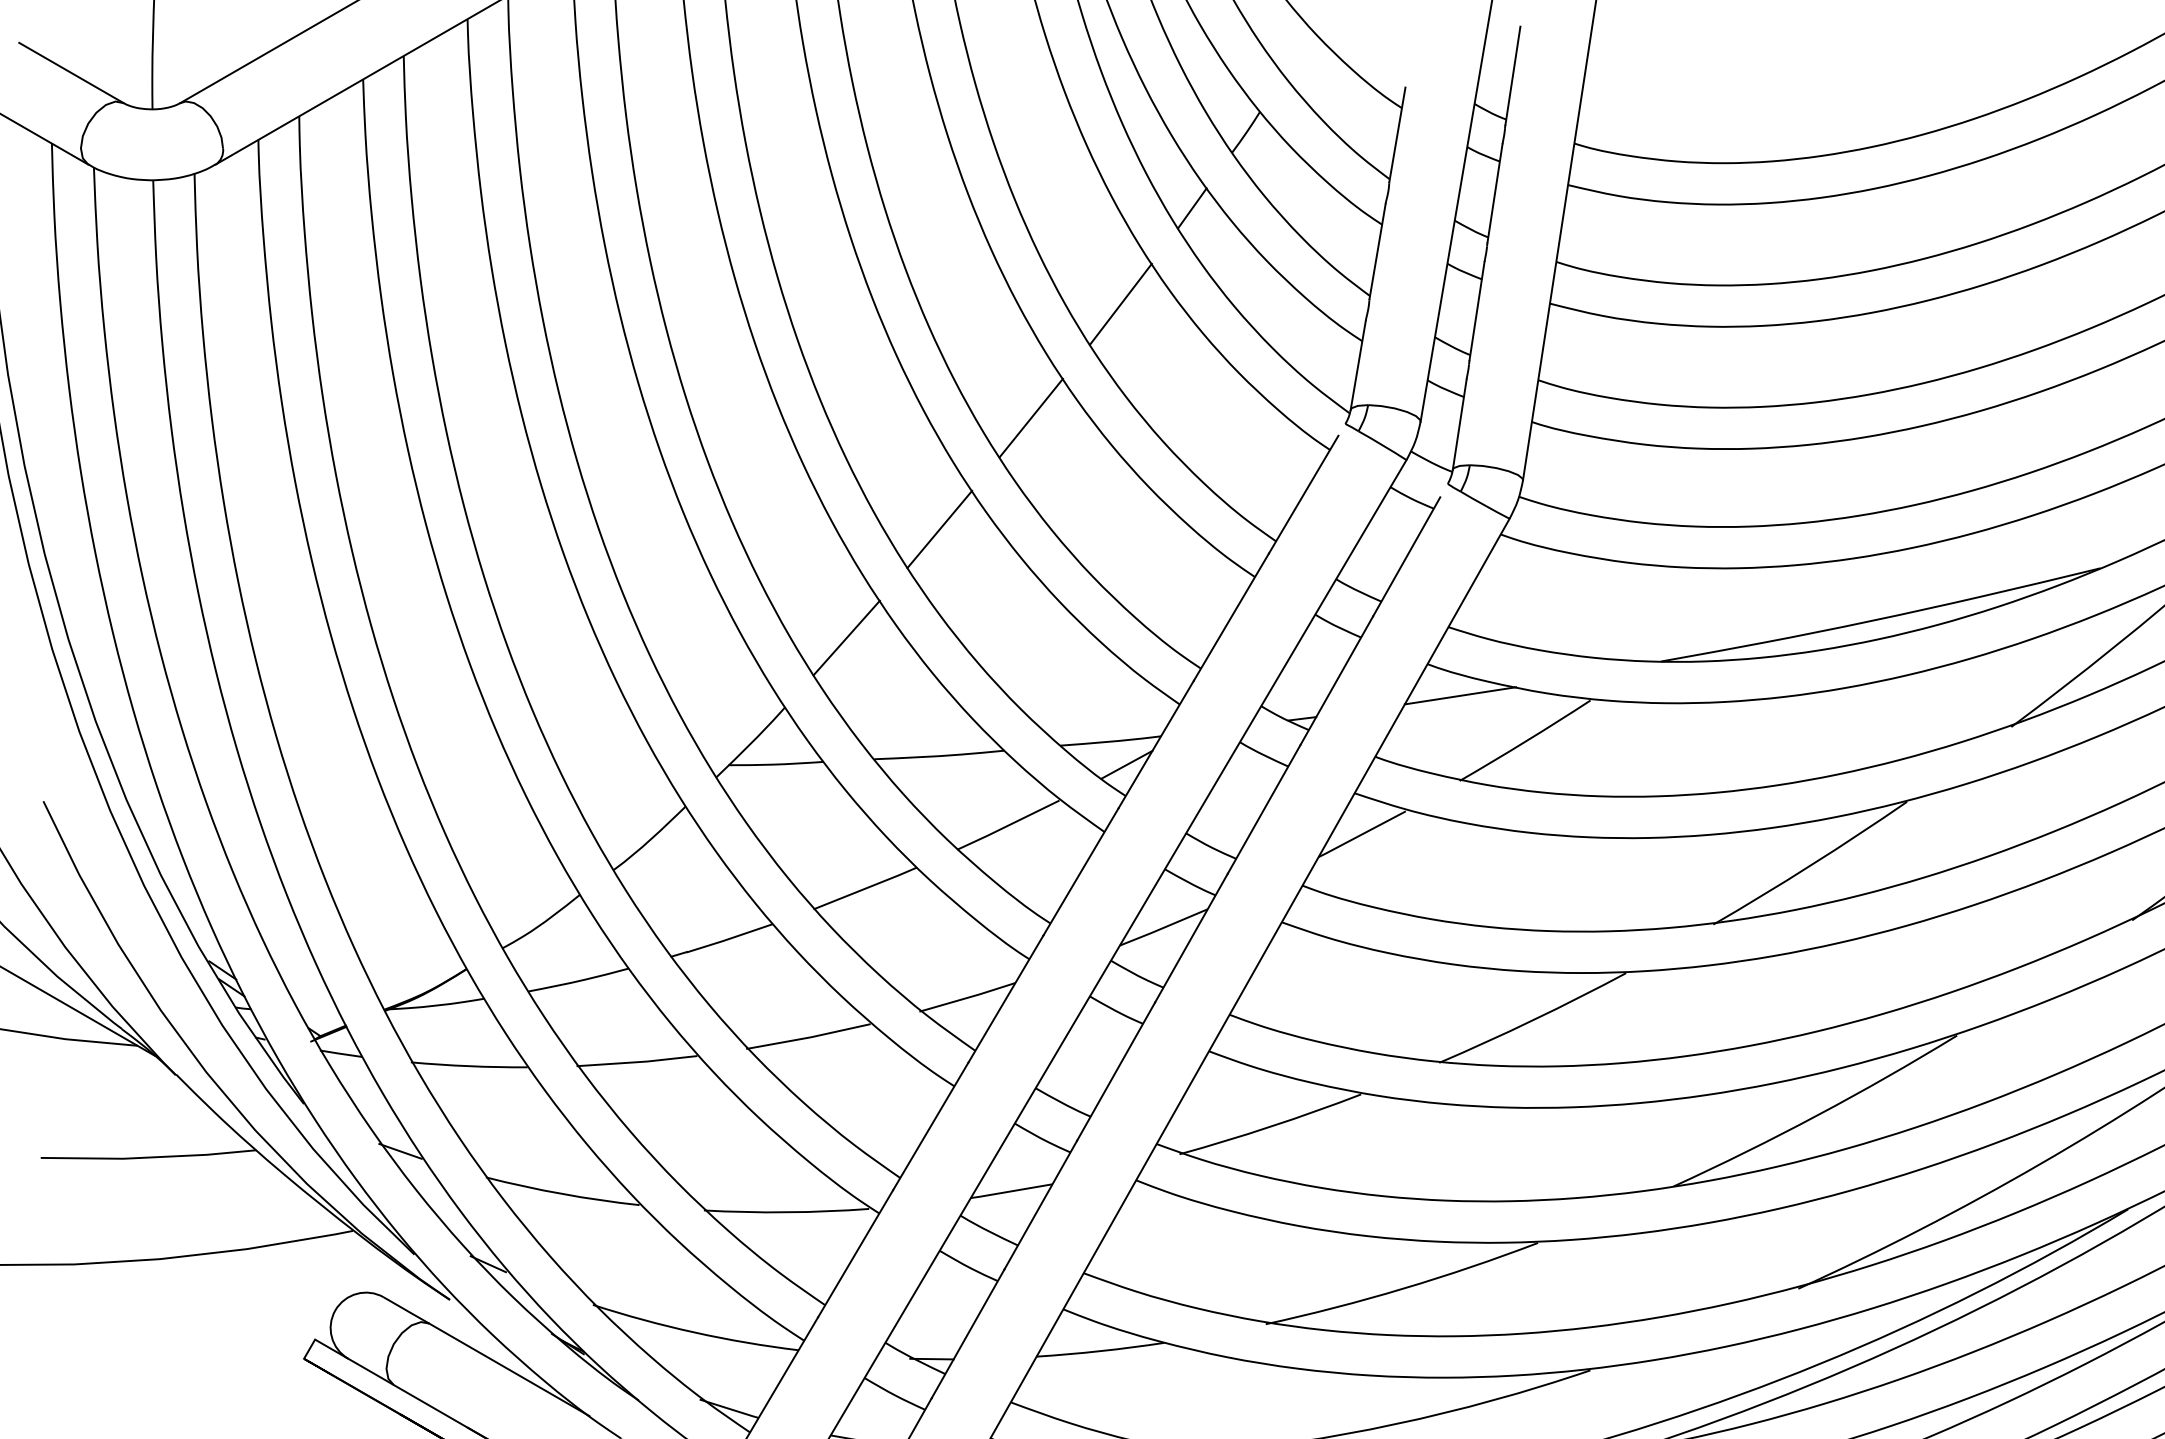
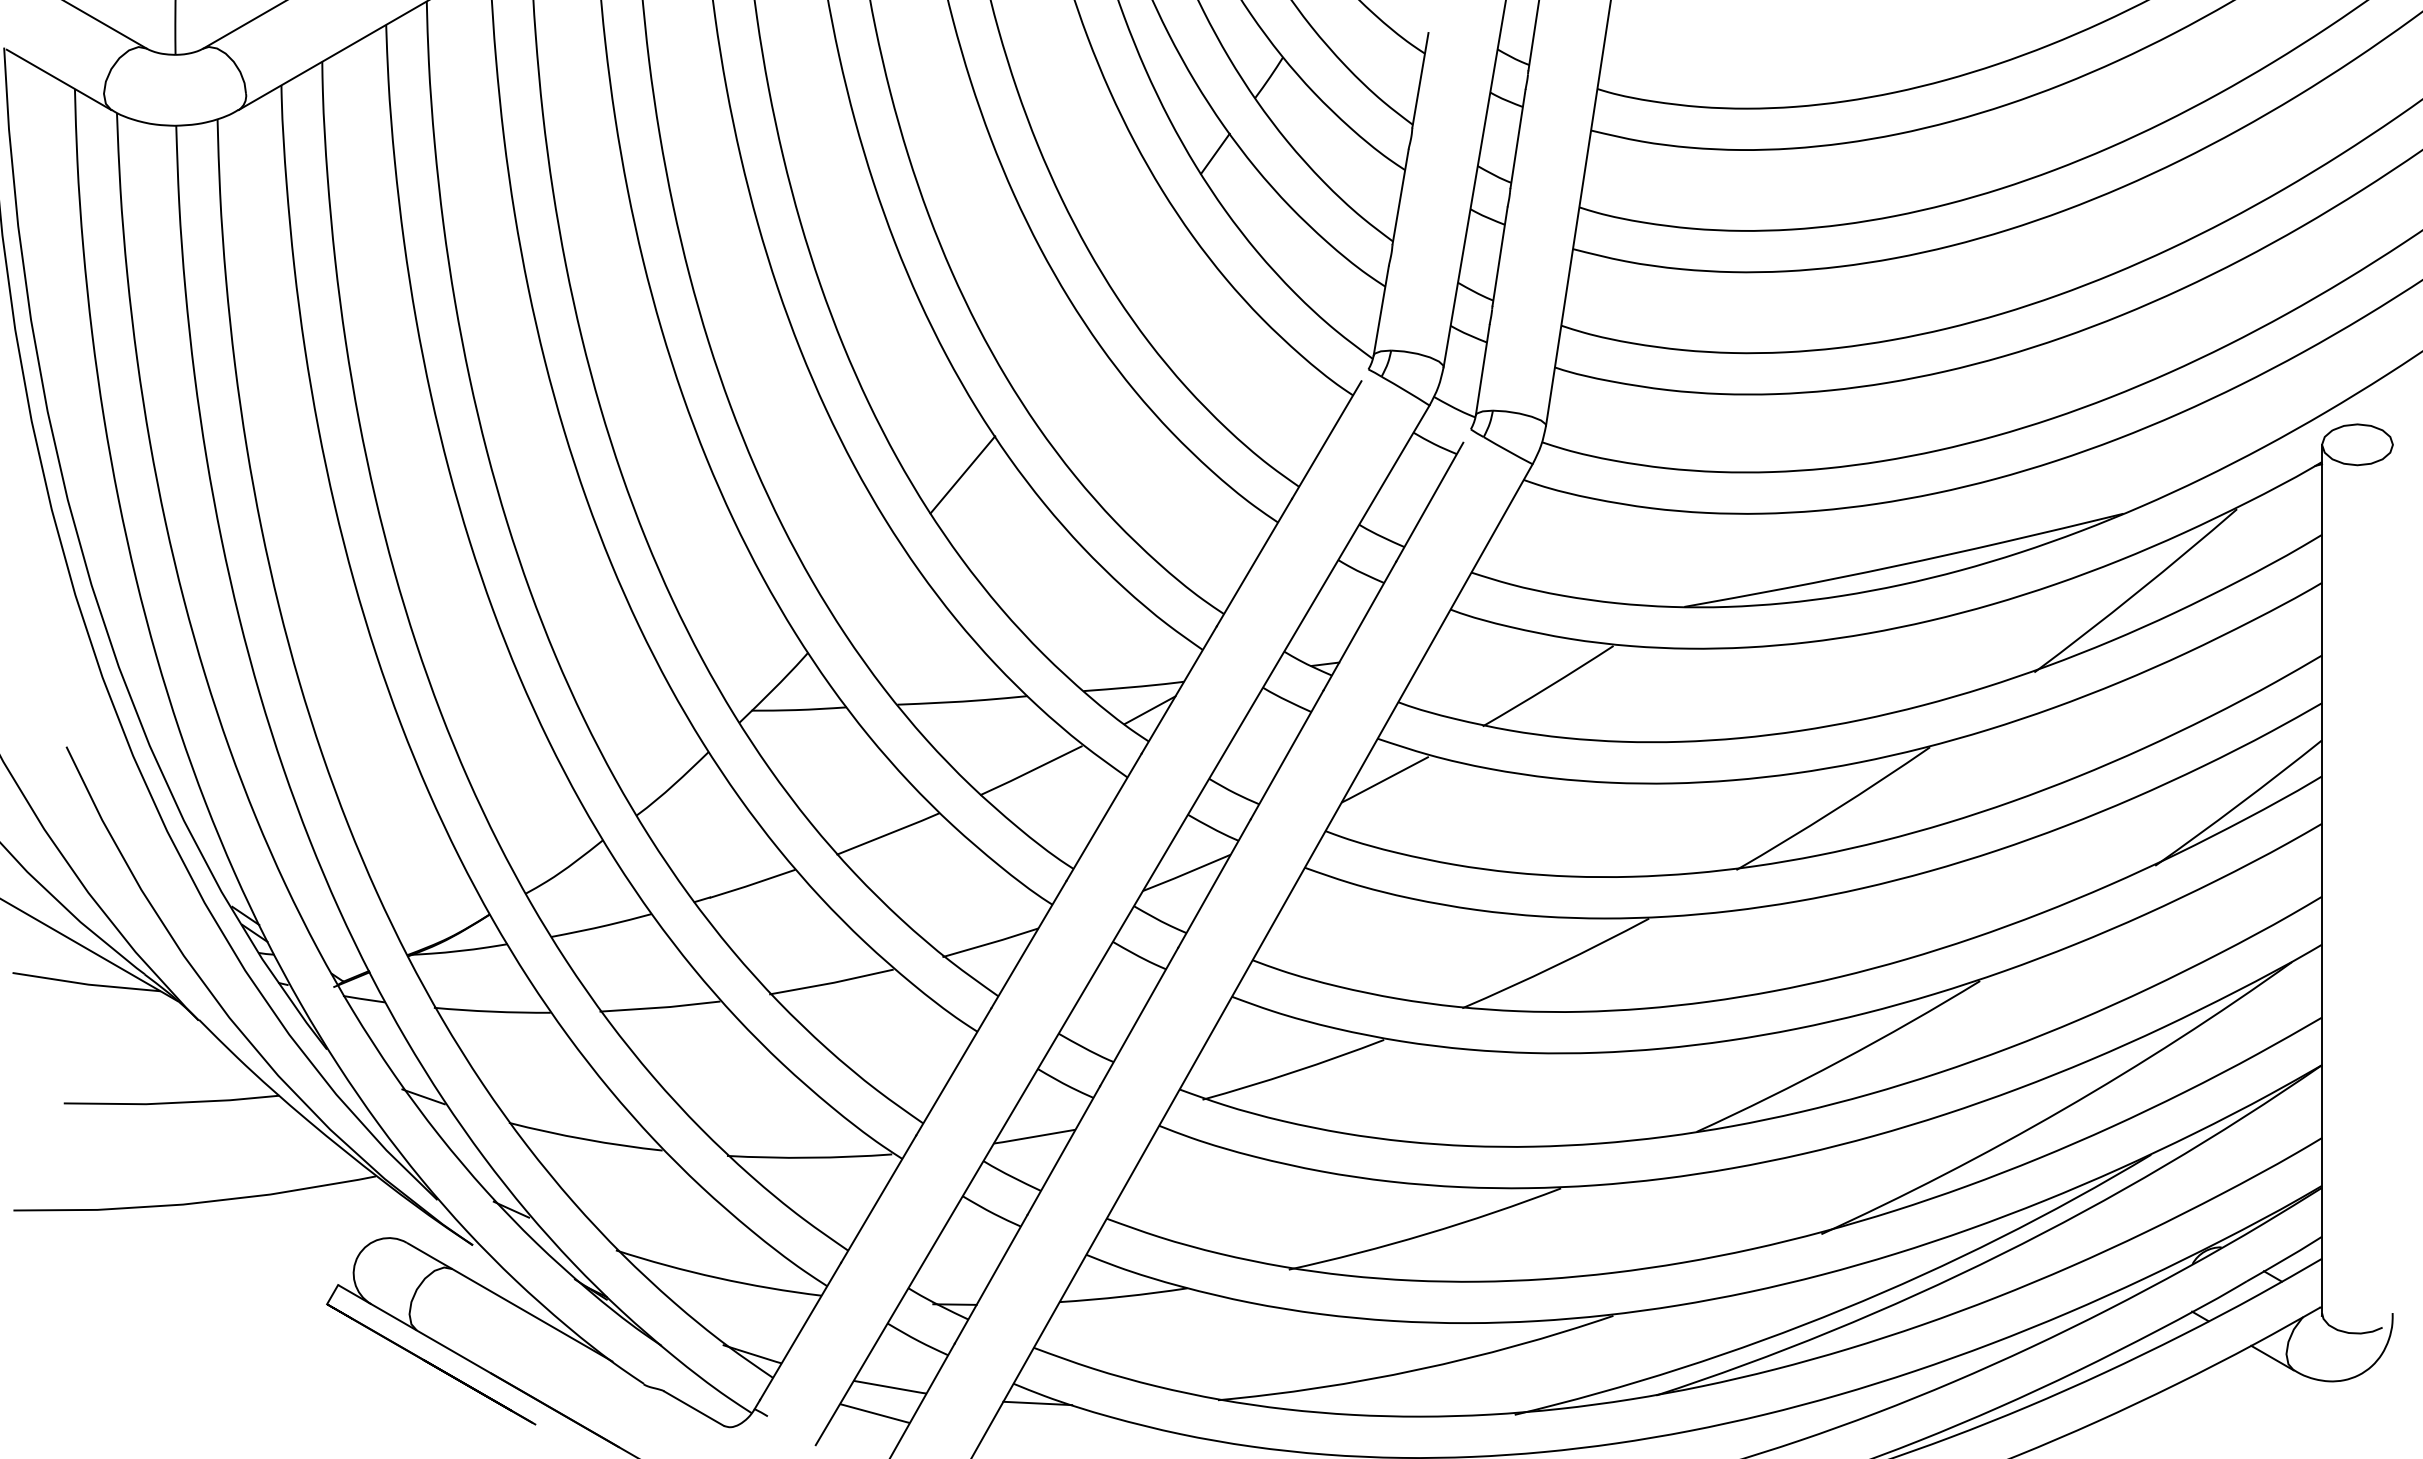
line: (1120, 304) -> (1143, 249), removed
line: (1031, 418) -> (1054, 363), removed
line: (846, 638) -> (869, 583), removed
line: (1460, 695) -> (1483, 640), removed

